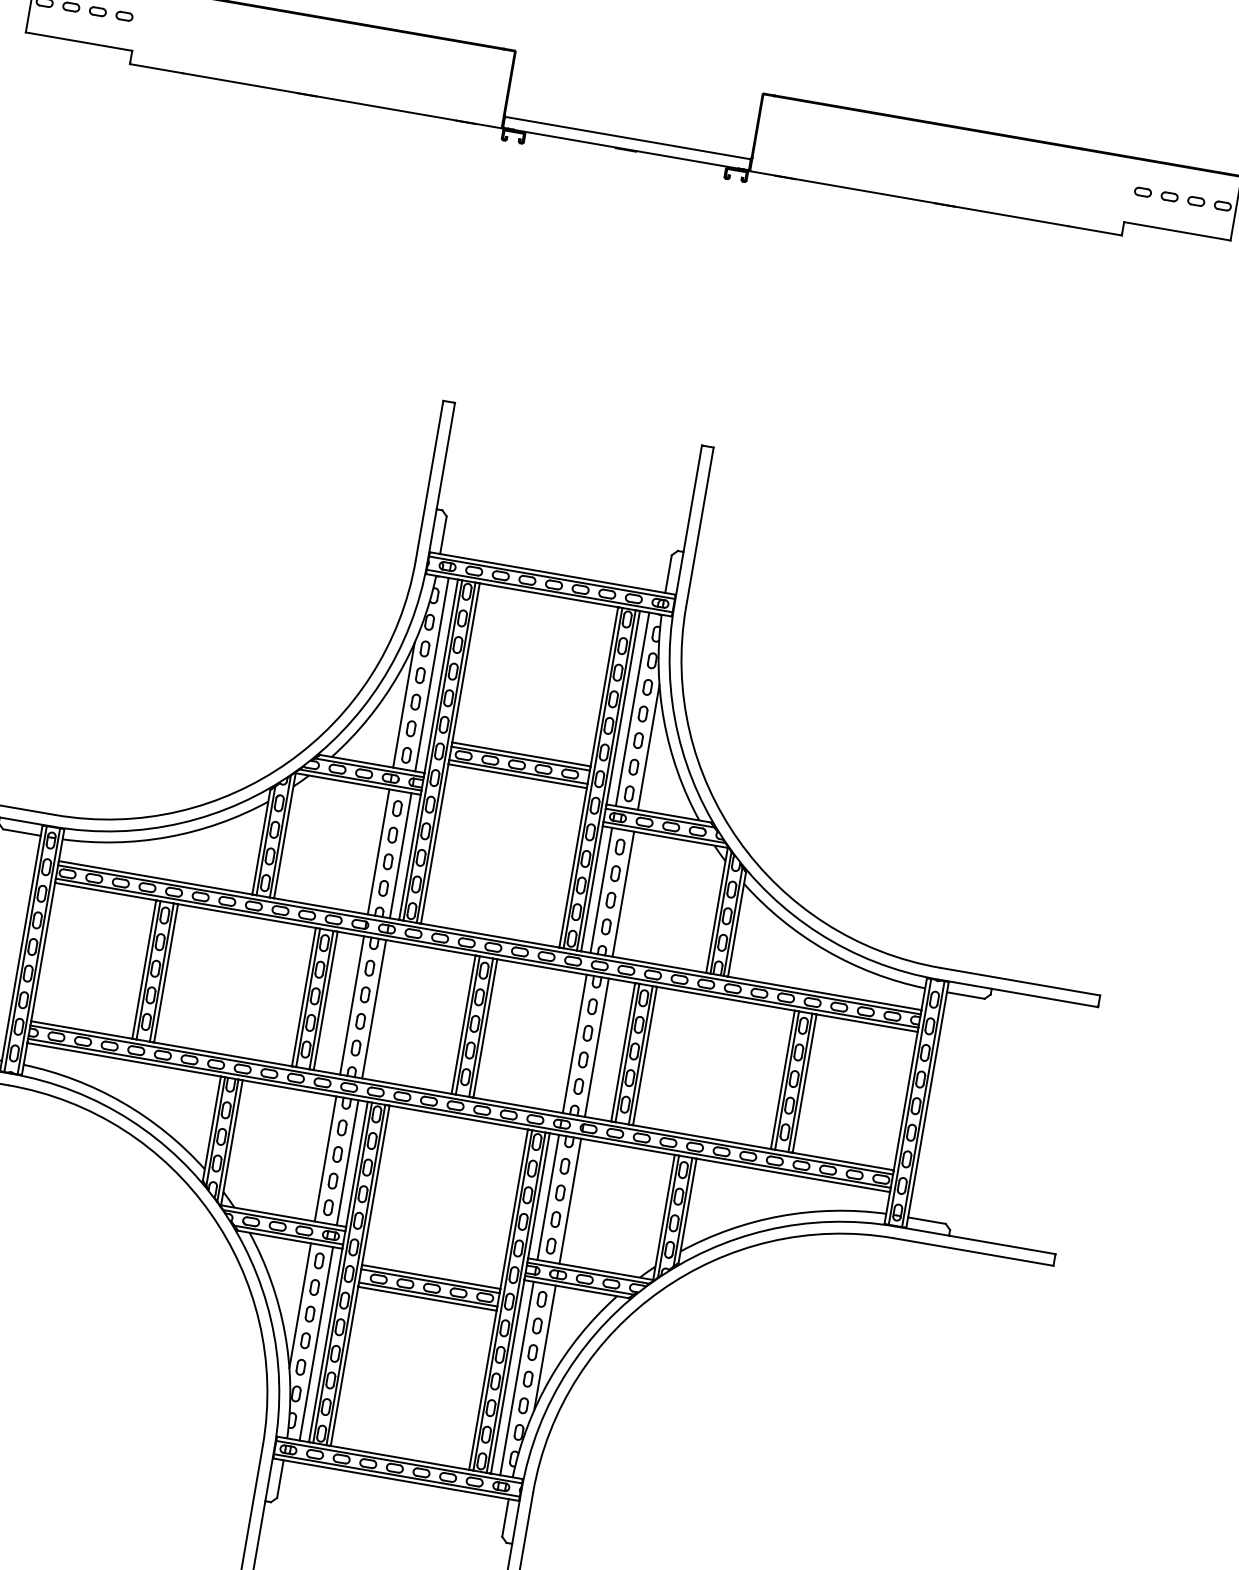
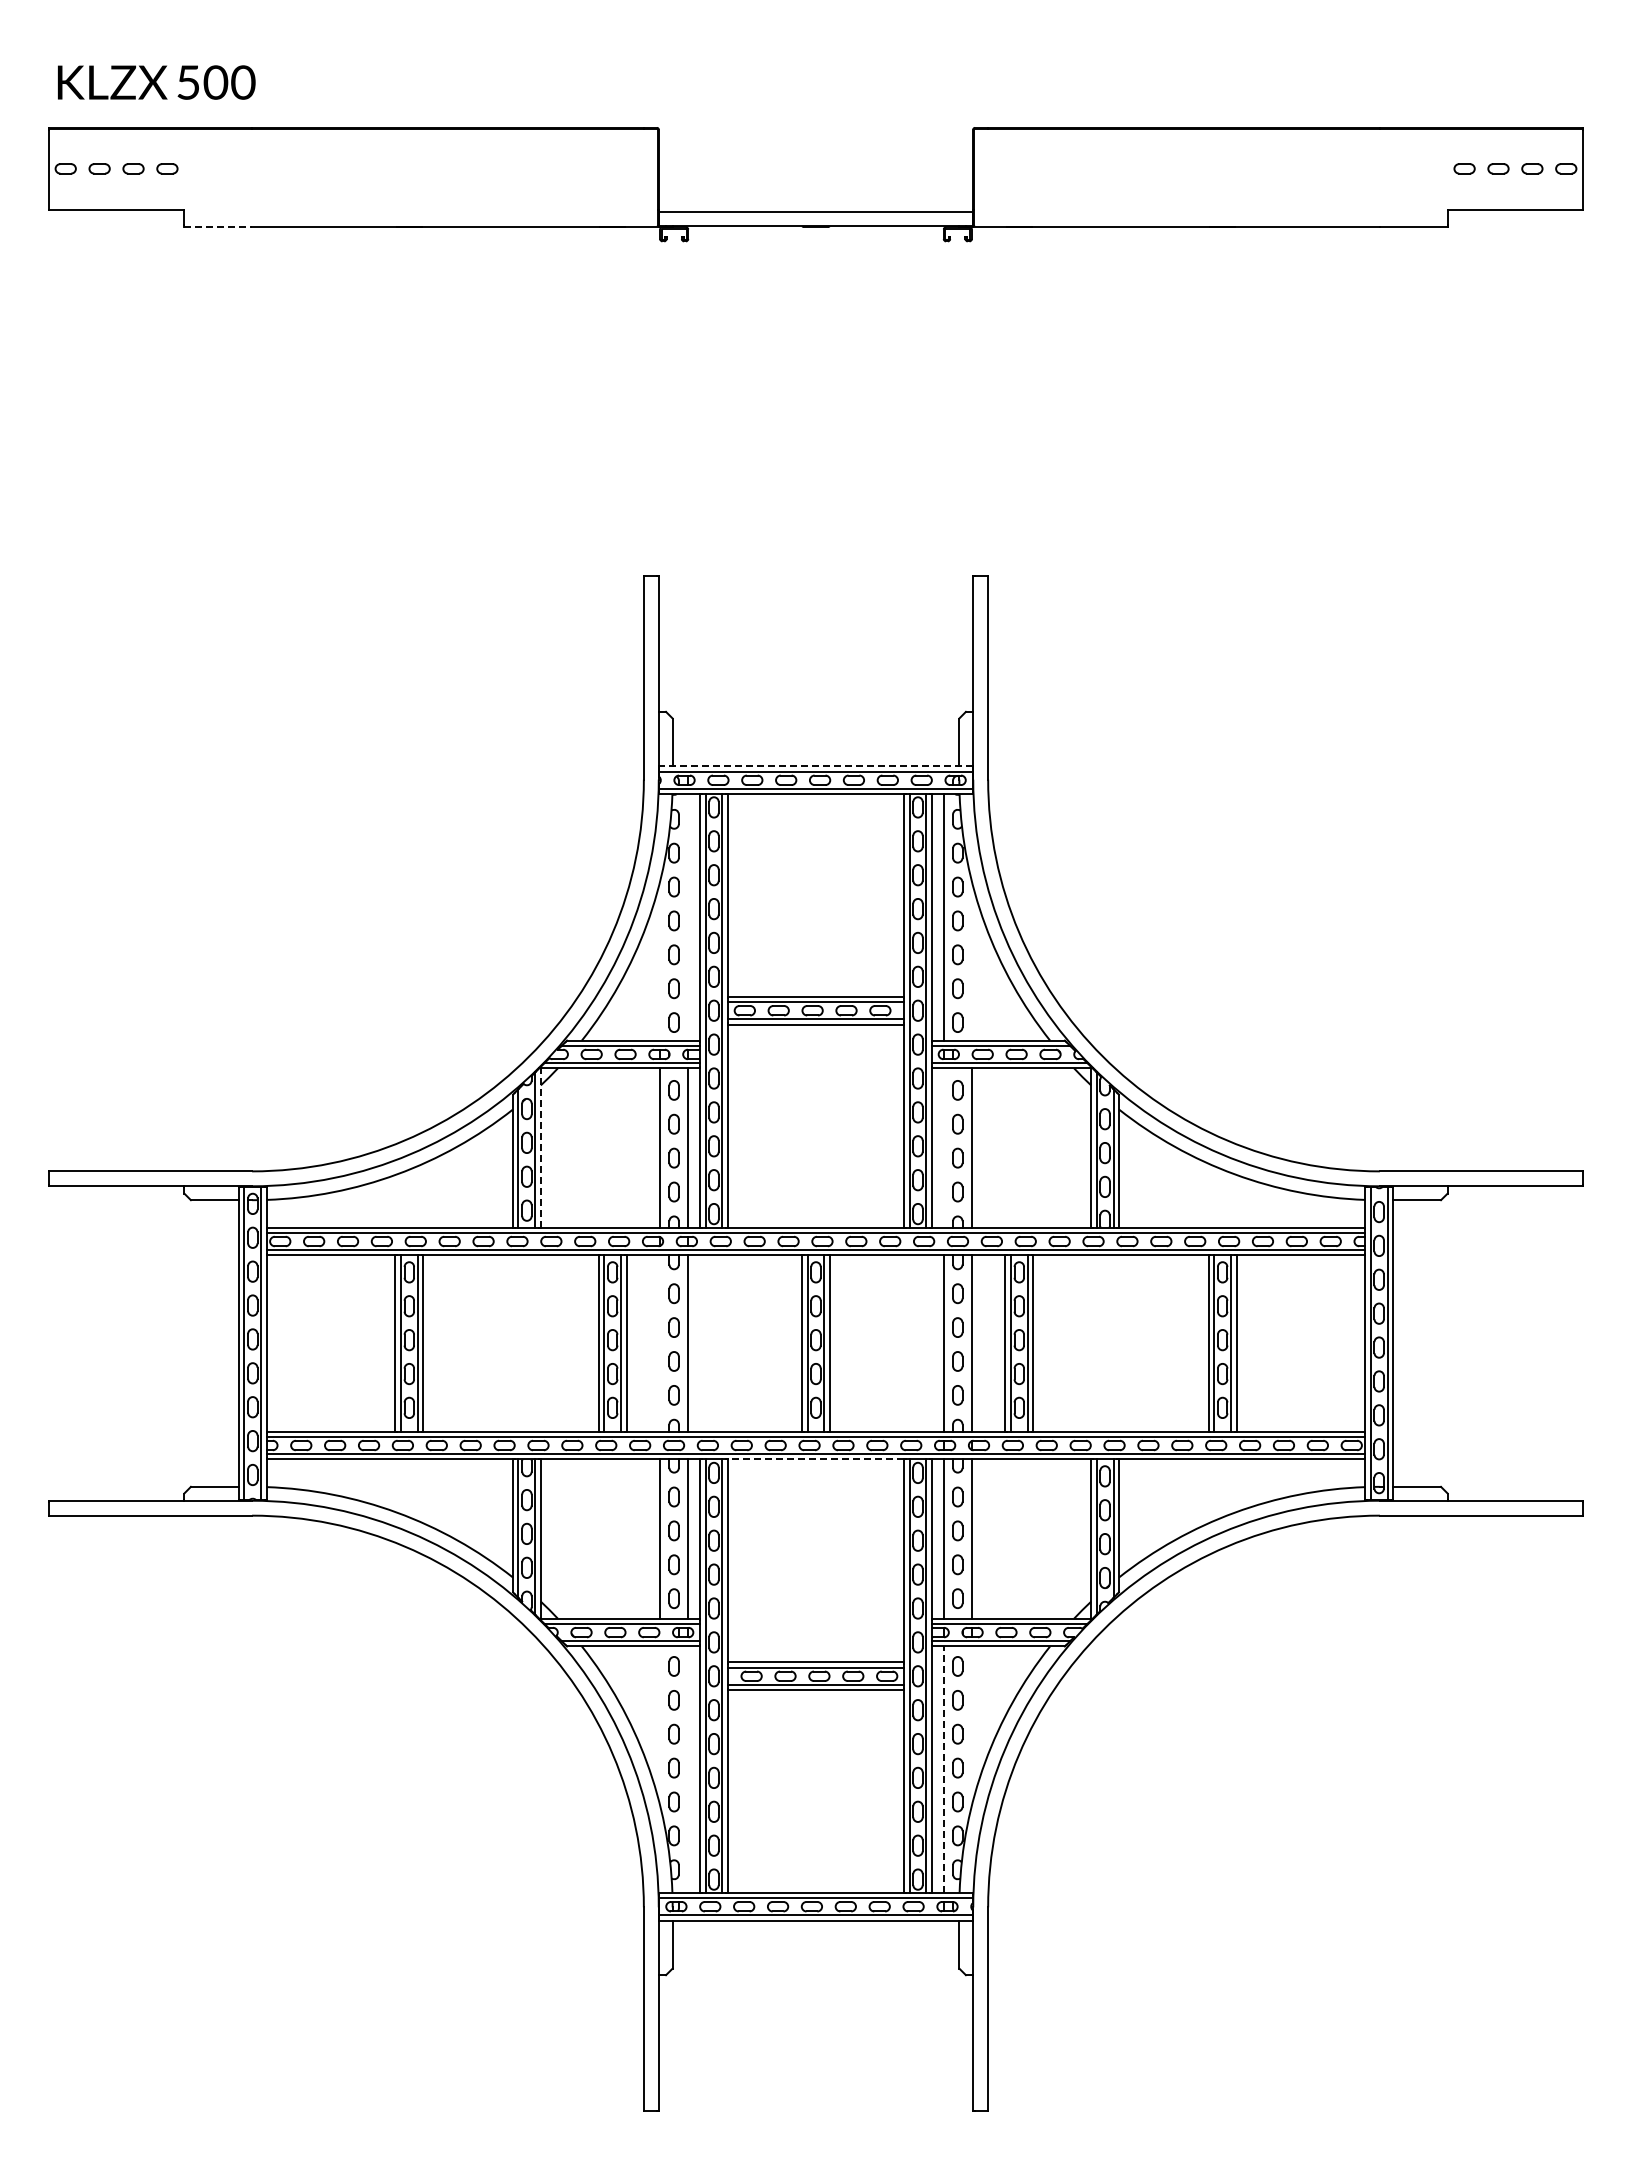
line: (156, 68) -> (218, 226), solid -> dashed
line: (553, 573) -> (816, 766), solid -> dashed
line: (432, 674) -> (688, 917), removed
line: (404, 704) -> (660, 960), removed
line: (648, 746) -> (971, 960), removed
line: (284, 835) -> (540, 1147), solid -> dashed
line: (601, 889) -> (943, 1147), removed
line: (352, 1005) -> (660, 1343), removed
line: (458, 1117) -> (815, 1459), solid -> dashed
line: (300, 1305) -> (660, 1725), removed
line: (316, 1343) -> (688, 1769), removed
line: (544, 1347) -> (971, 1725), removed
line: (516, 1378) -> (943, 1769), solid -> dashed

